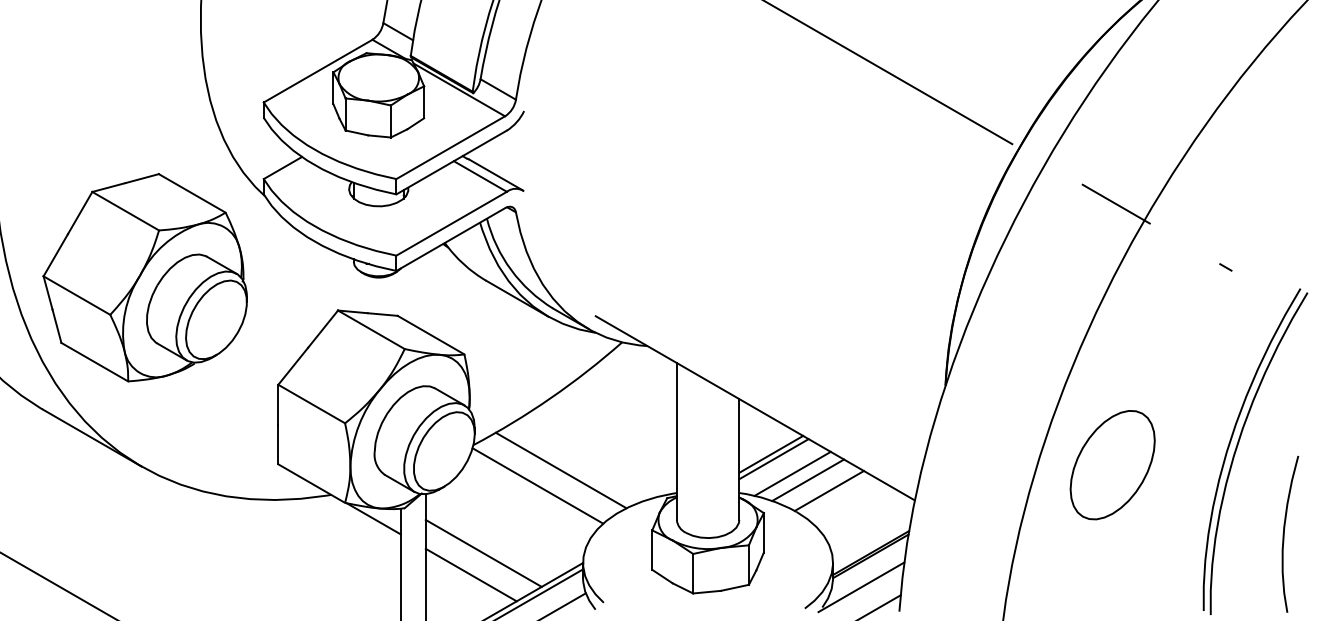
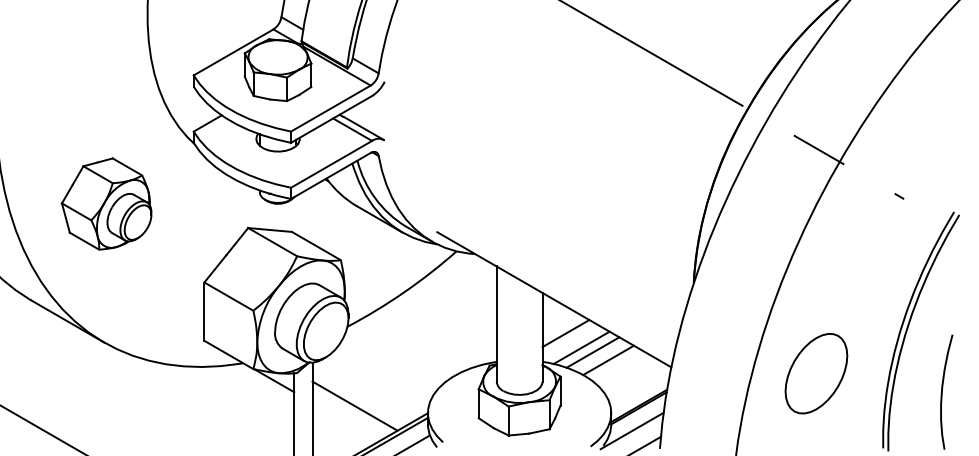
part: (144, 277) -> (106, 203), size x0.6
line: (773, 459) -> (567, 337), removed
part: (1112, 465) -> (816, 373), moved
line: (560, 470) -> (411, 345), removed
line: (537, 485) -> (394, 356), removed
line: (470, 574) -> (345, 421), removed

